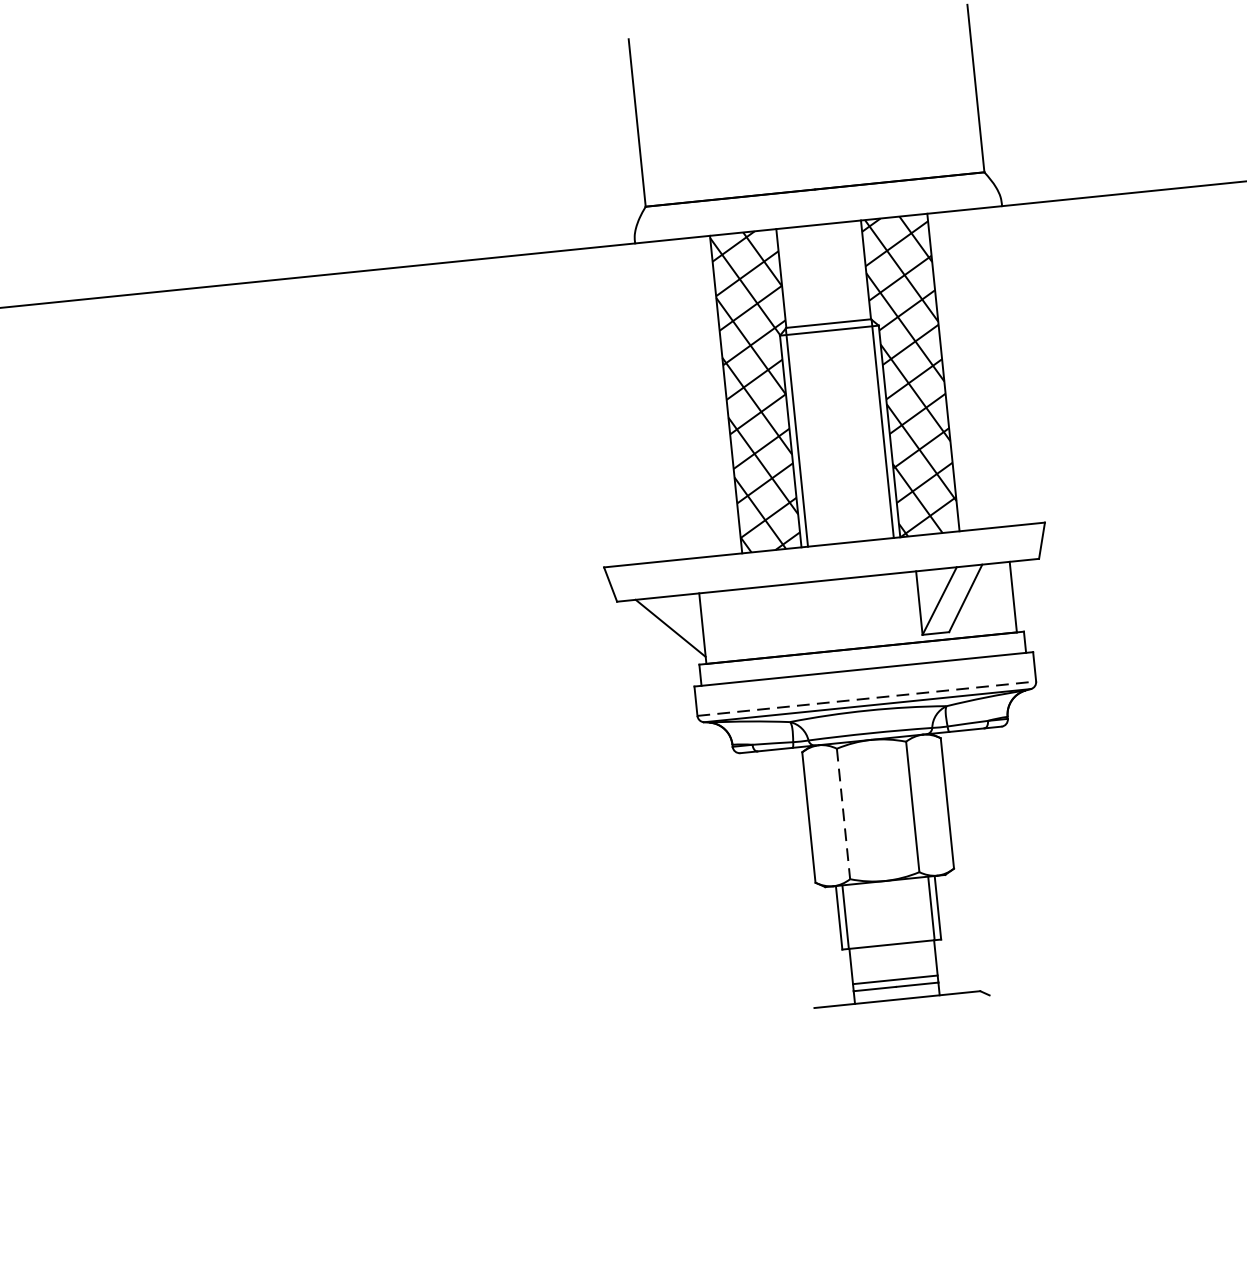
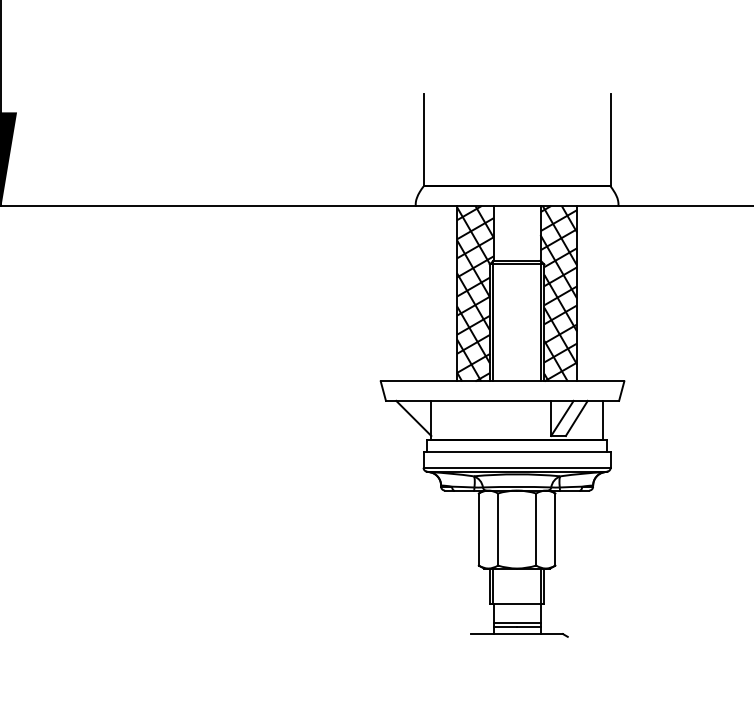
line: (867, 698) -> (517, 467), dashed -> solid
line: (842, 815) -> (497, 530), dashed -> solid

